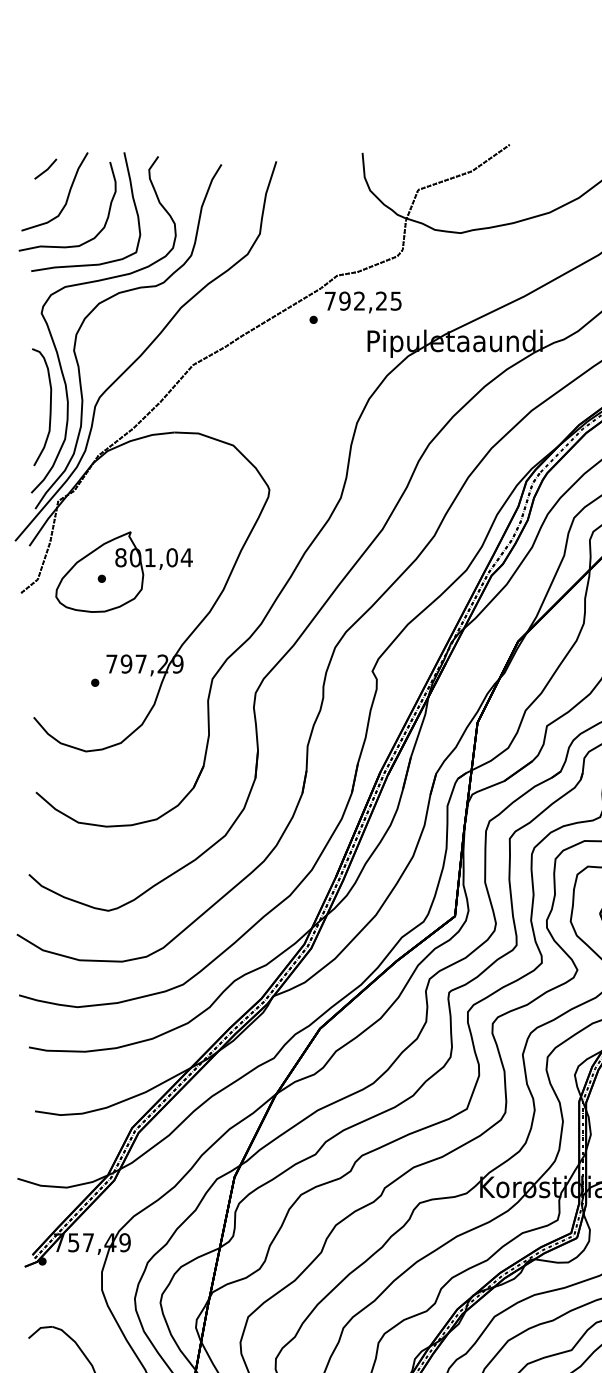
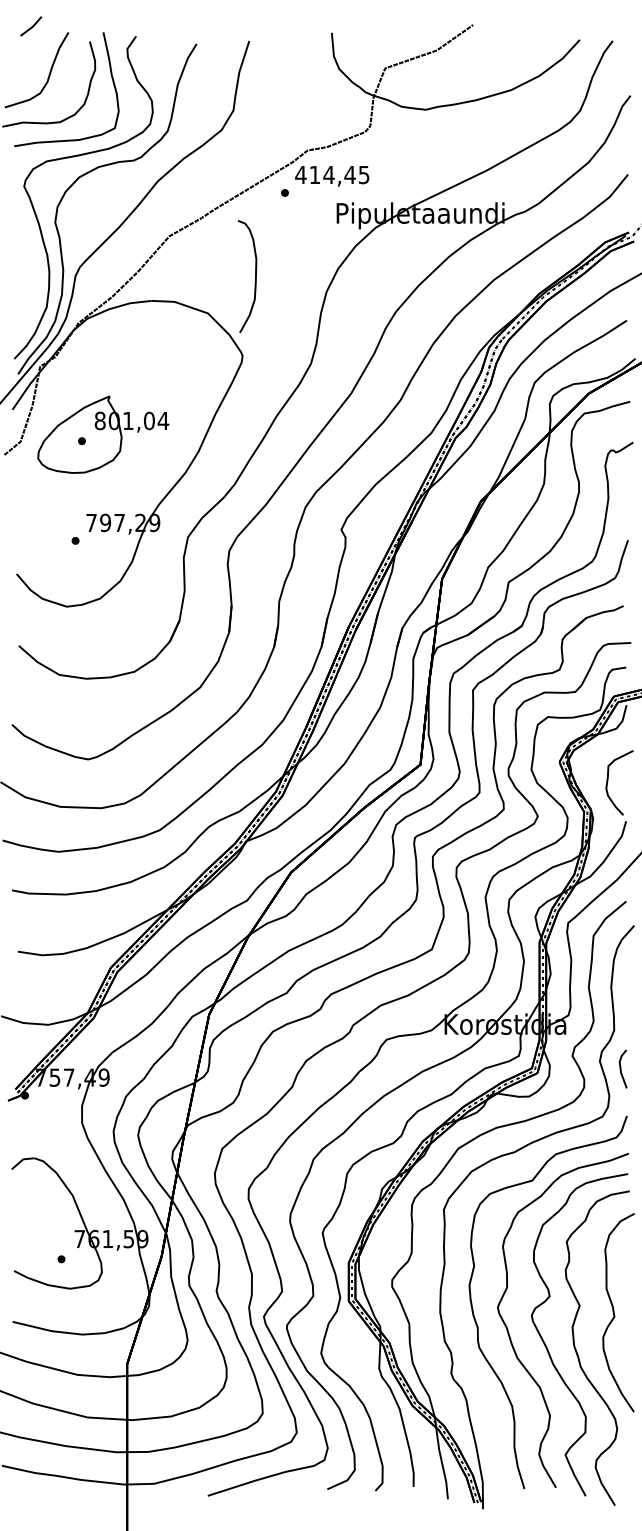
line: (46, 169) -> (31, 26), moved
text: (355, 300) -> (325, 174), 792,25 -> 414,45
curve: (50, 407) -> (255, 276), moved

